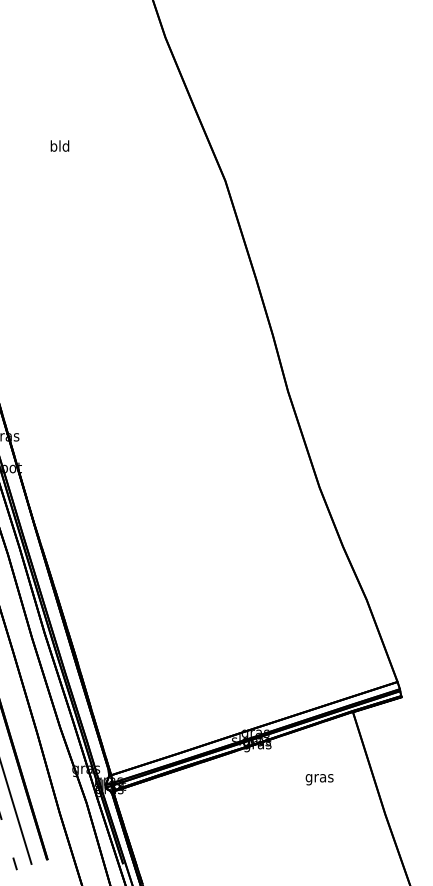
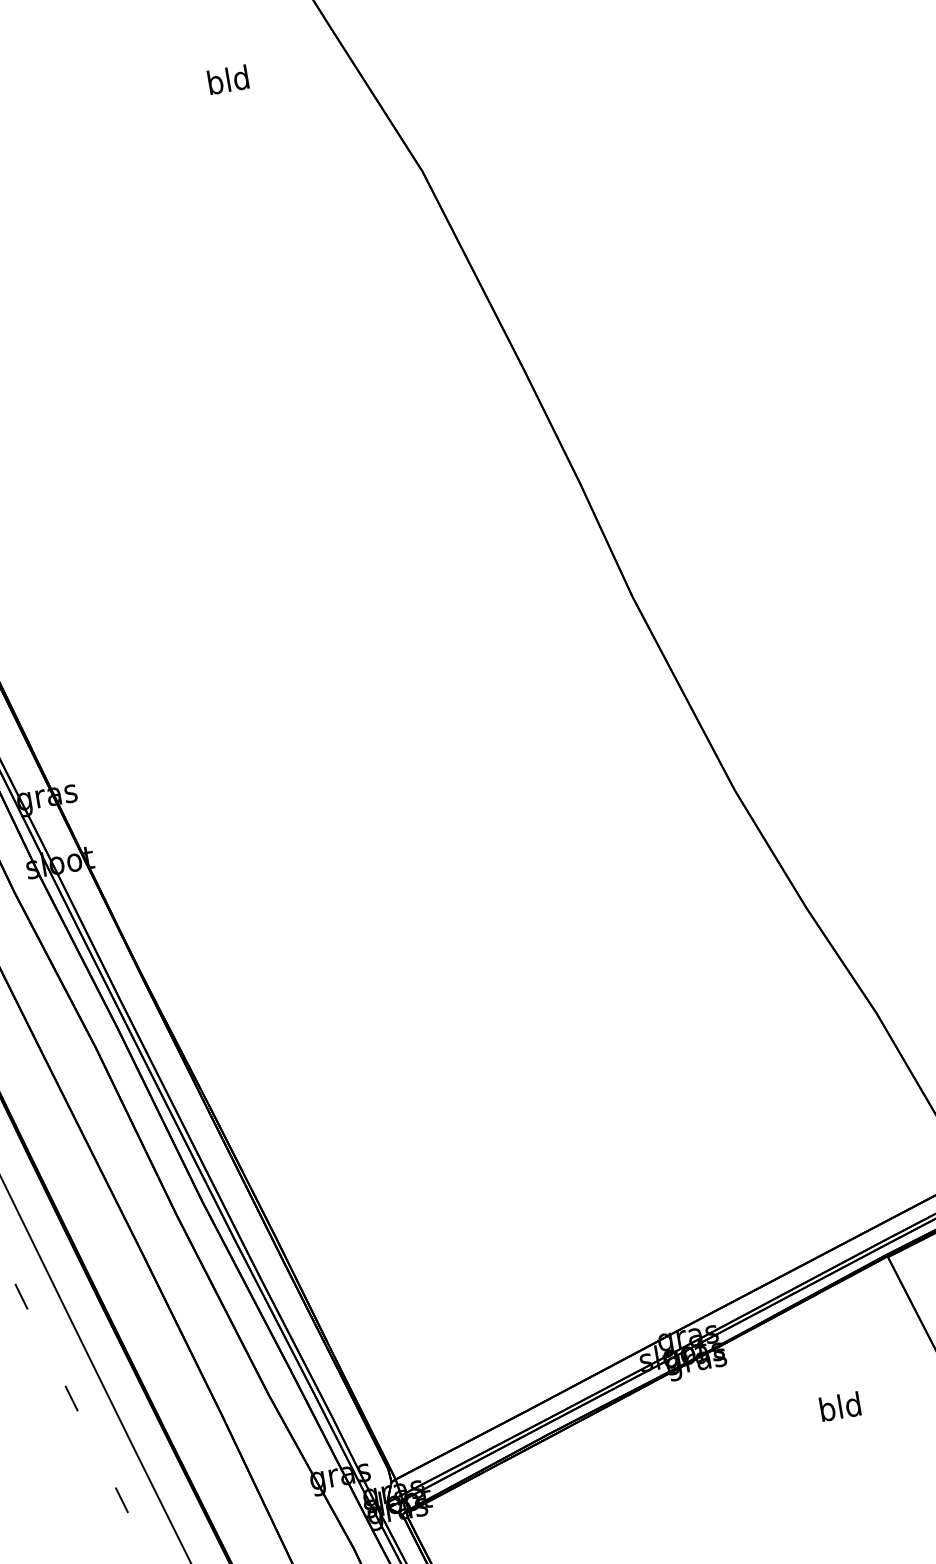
text: (59, 145) -> (227, 78), moved
text: (319, 778) -> (840, 1410), gras -> bld

